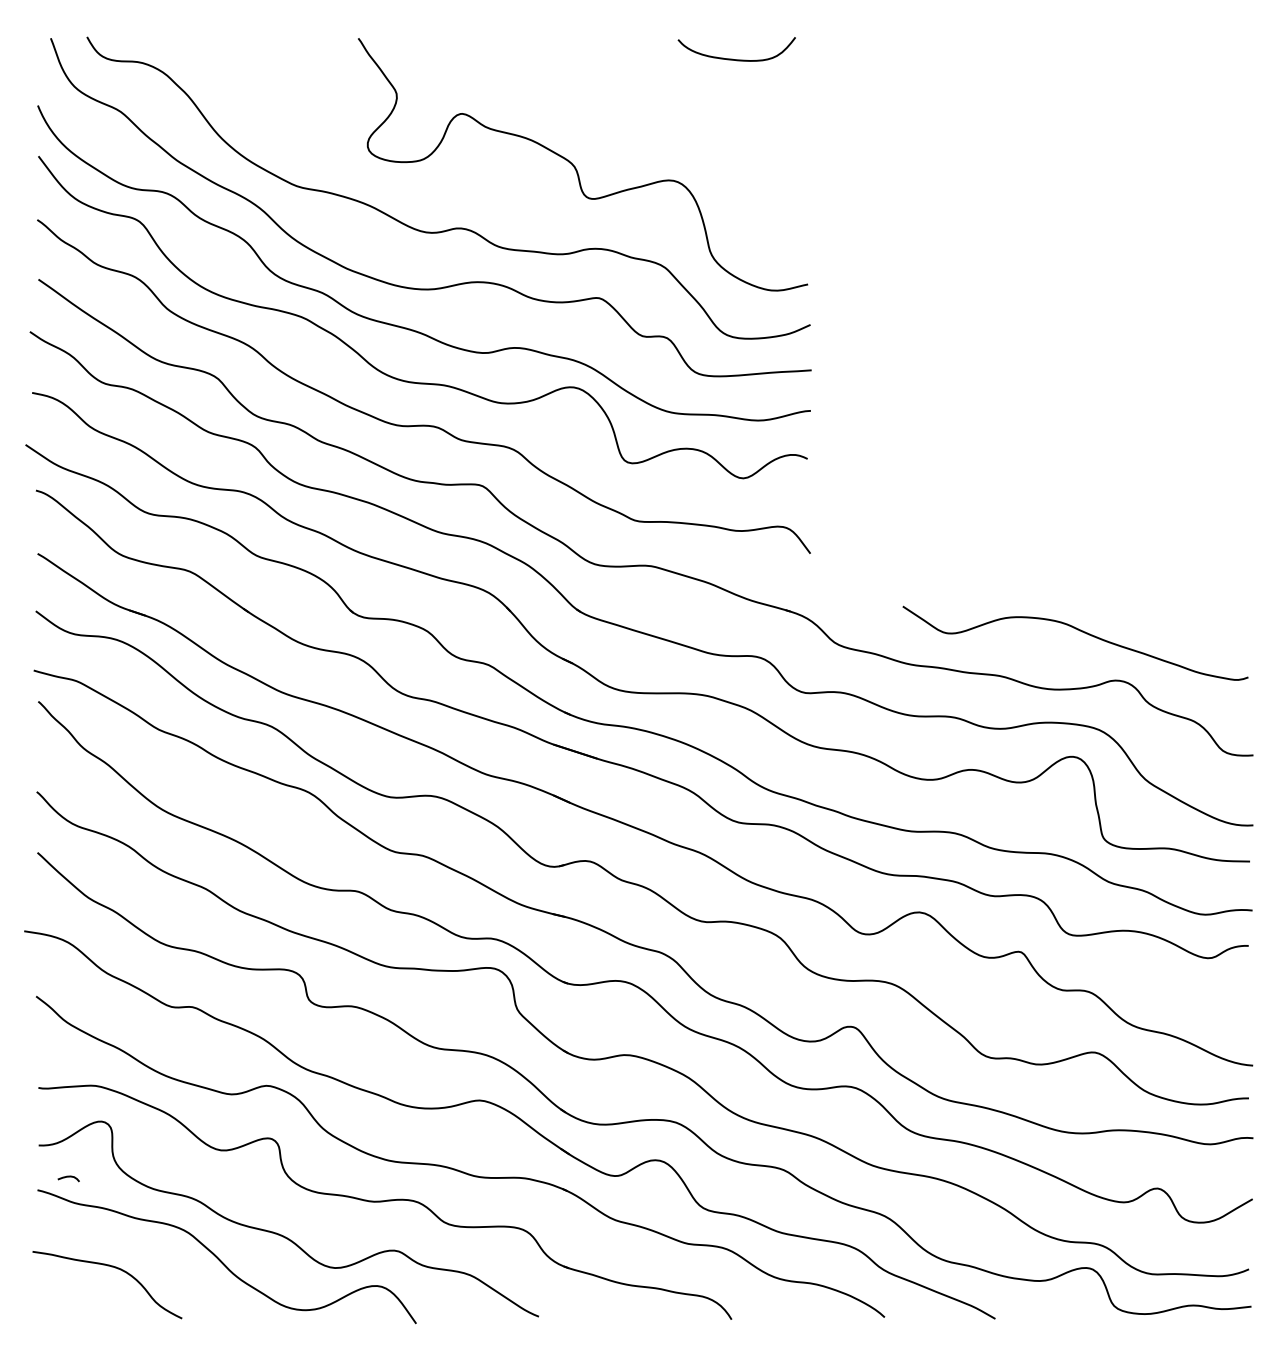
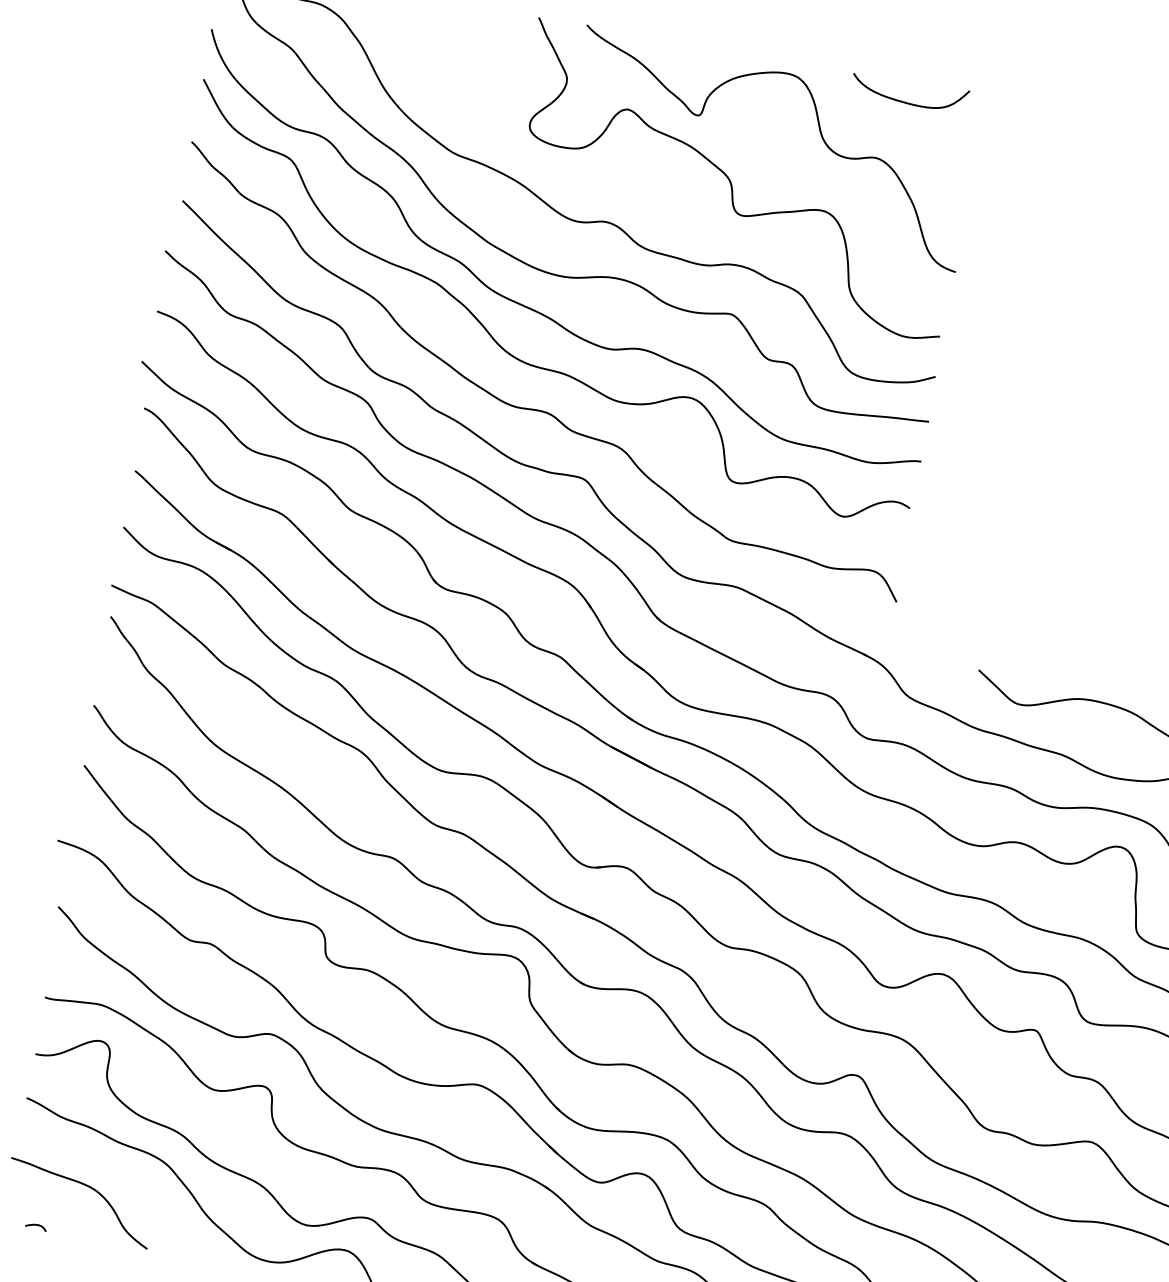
curve: (655, 105) -> (820, 134), added
curve: (68, 1177) -> (36, 1225), moved

